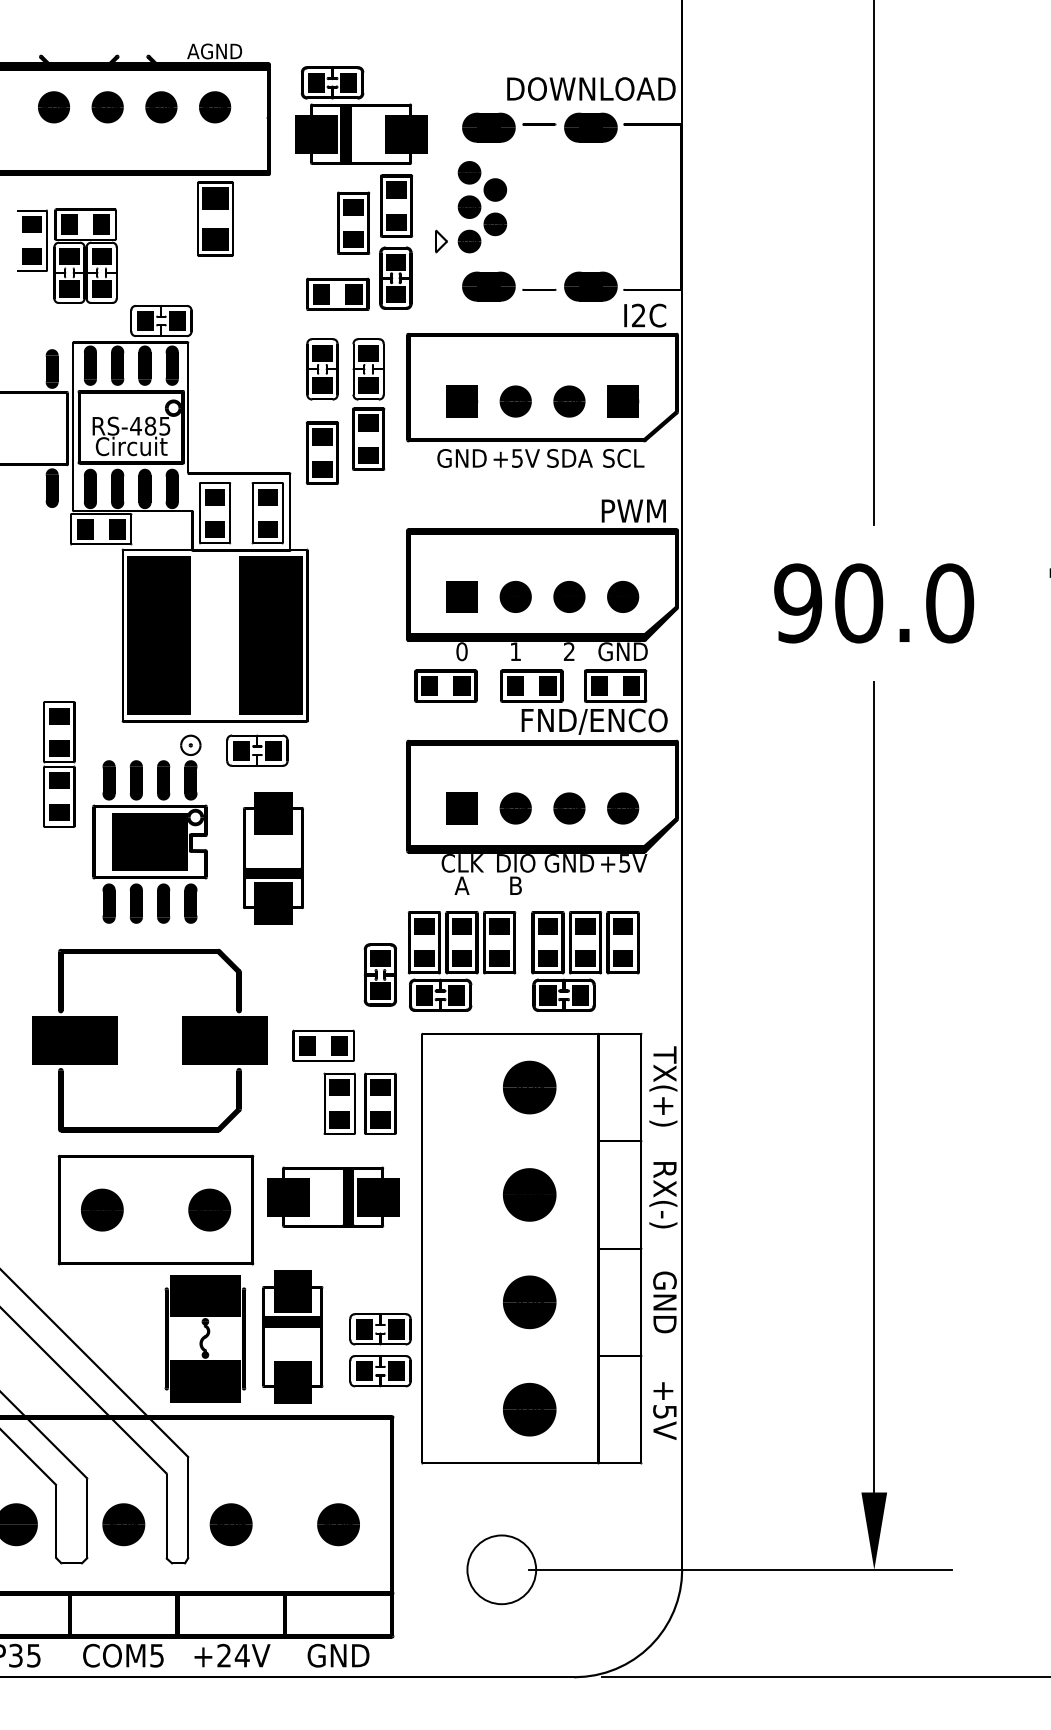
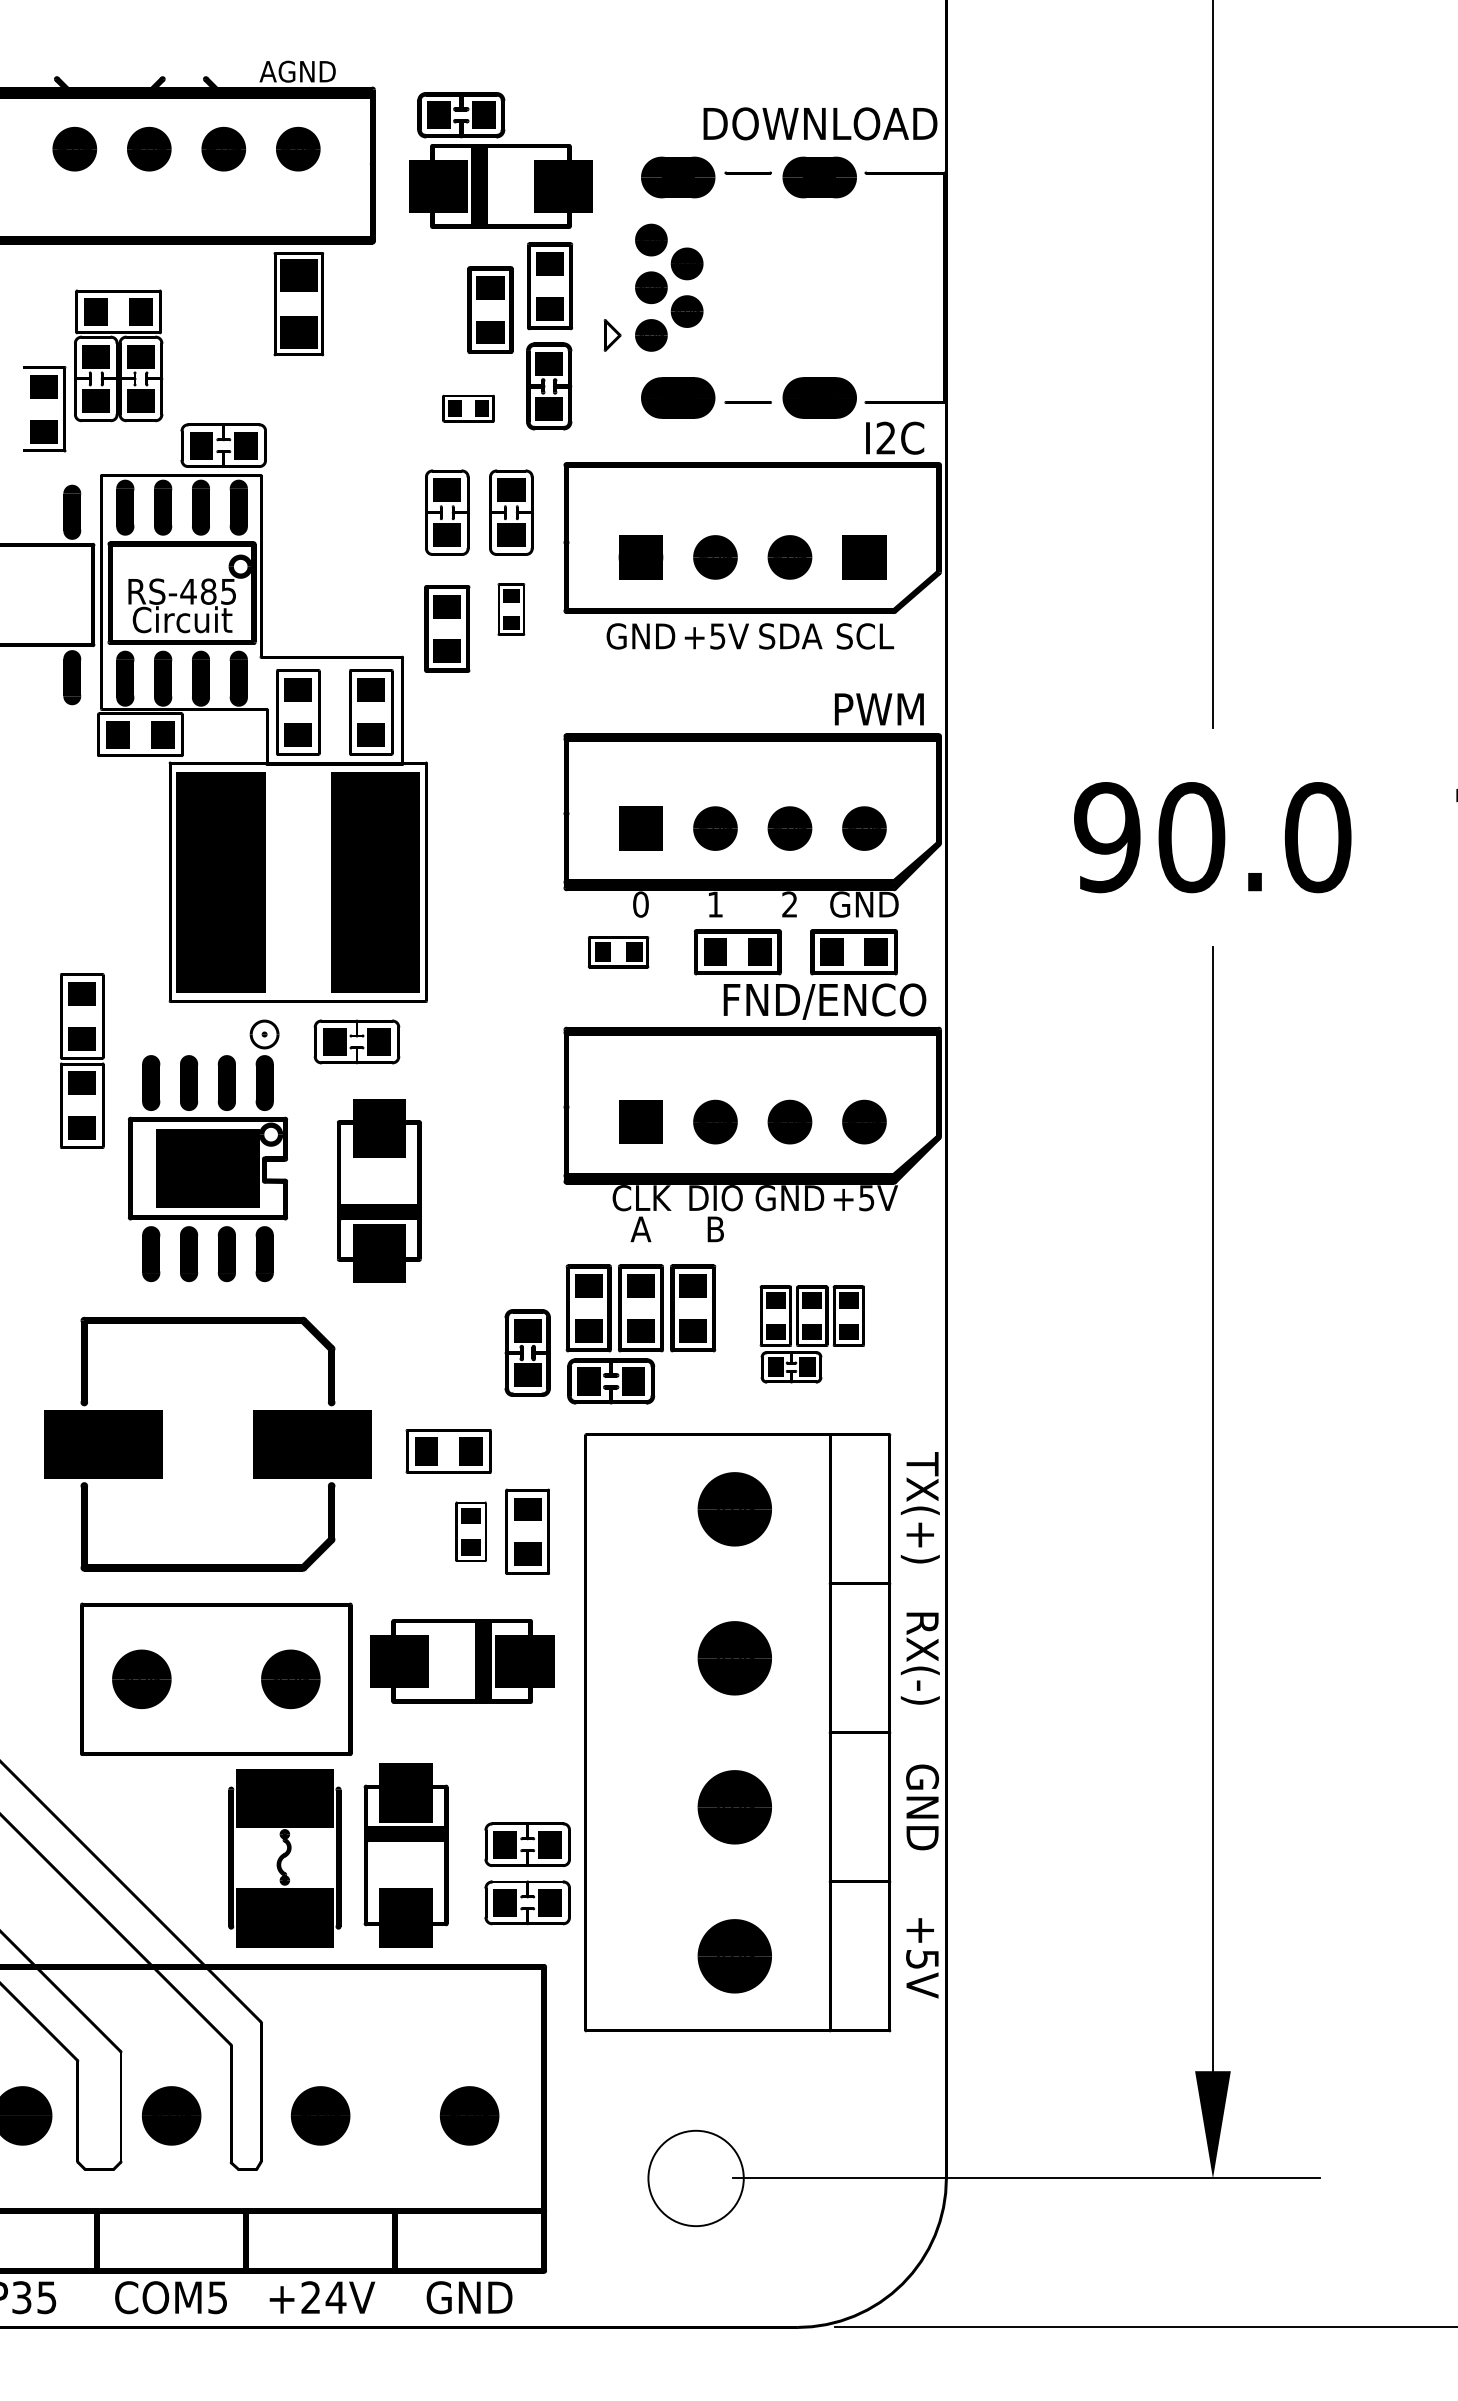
part: (32, 232) -> (44, 398), moved
part: (337, 294) -> (468, 408), size x0.6
part: (368, 439) -> (511, 609), size x0.6
part: (445, 686) -> (618, 952), size x0.7
part: (585, 961) -> (812, 1334), size x0.7
part: (339, 1103) -> (470, 1531), size x0.7

